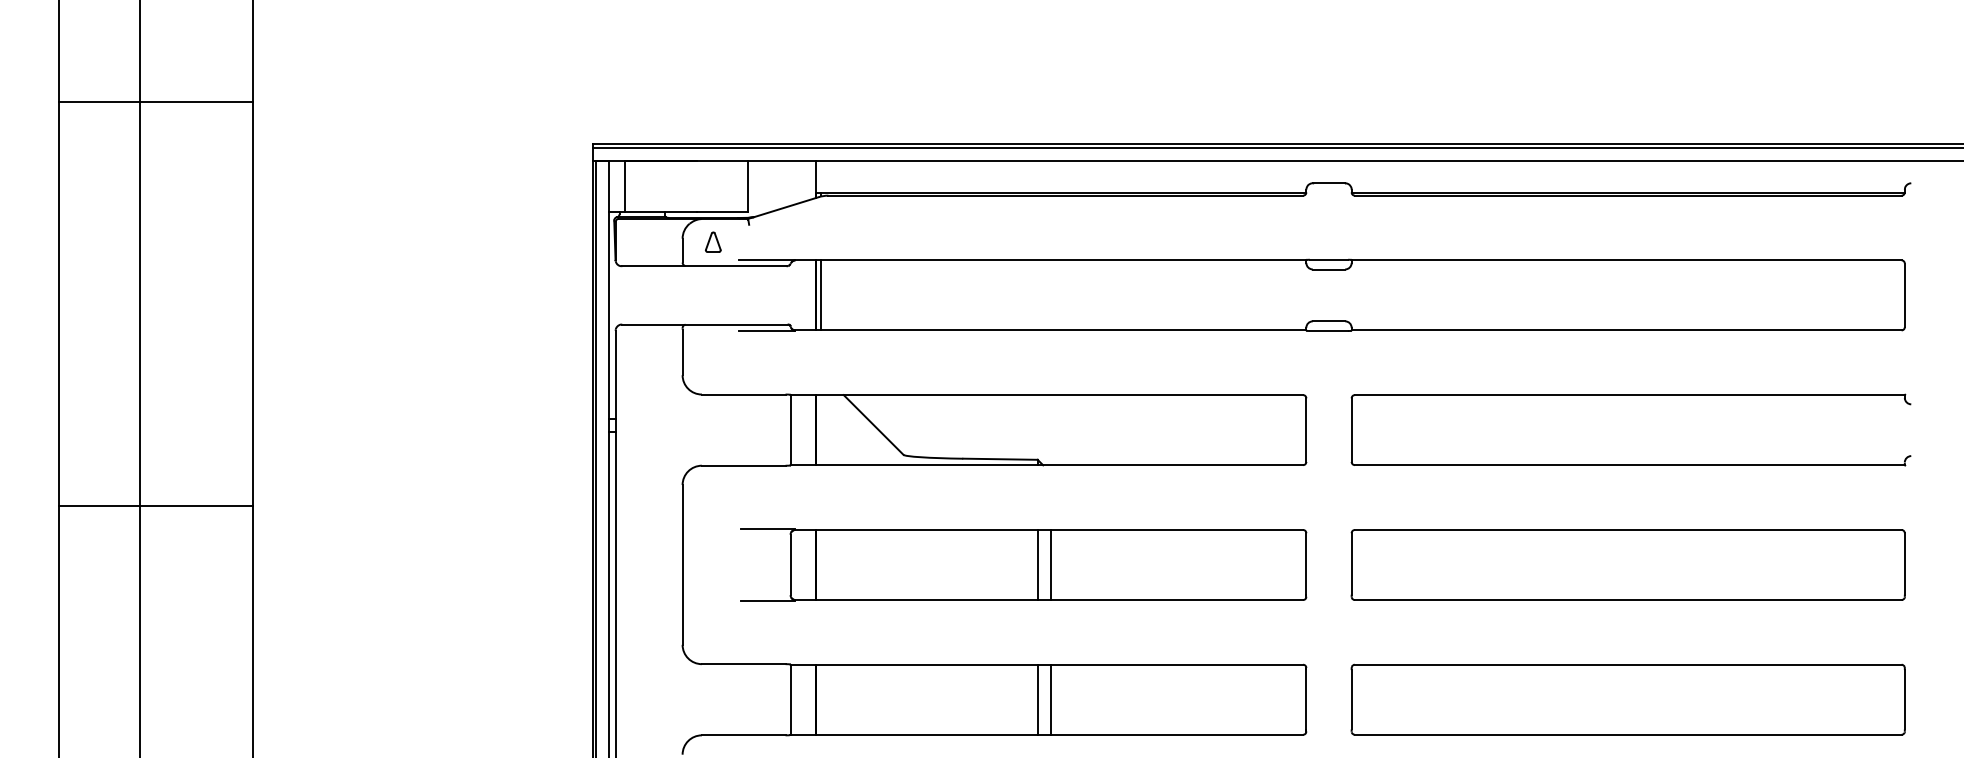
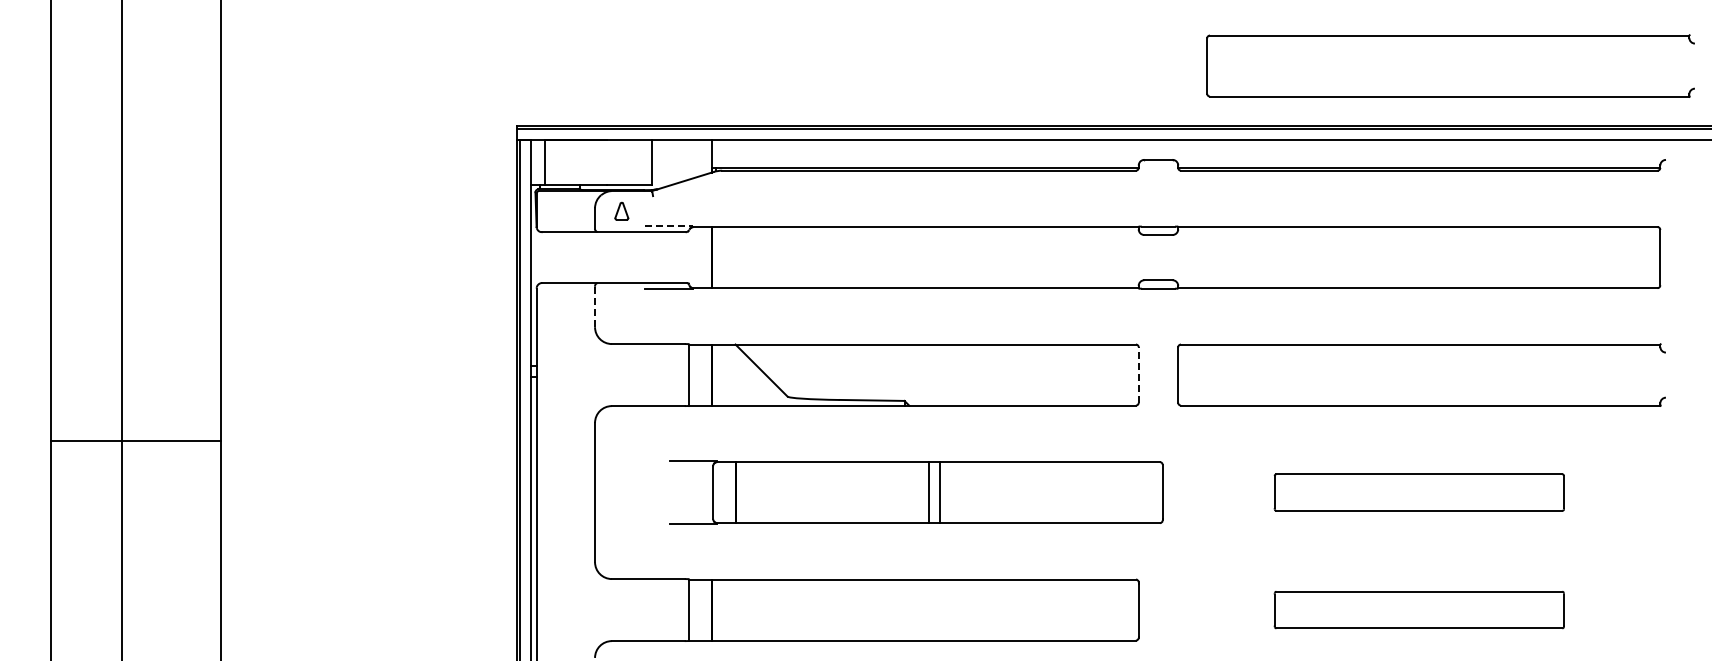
part: (1664, 41) -> (1450, 36), added
line: (155, 101) -> (135, 88), removed
line: (768, 259) -> (669, 226), solid -> dashed
line: (820, 295) -> (715, 257), removed
line: (683, 352) -> (595, 307), solid -> dashed
line: (1306, 430) -> (1138, 375), solid -> dashed
part: (1023, 564) -> (916, 492), moved
part: (1628, 564) -> (1419, 492), size x0.6
line: (1037, 699) -> (904, 609), removed
line: (1050, 699) -> (915, 609), removed
part: (1628, 699) -> (1419, 609), size x0.6

